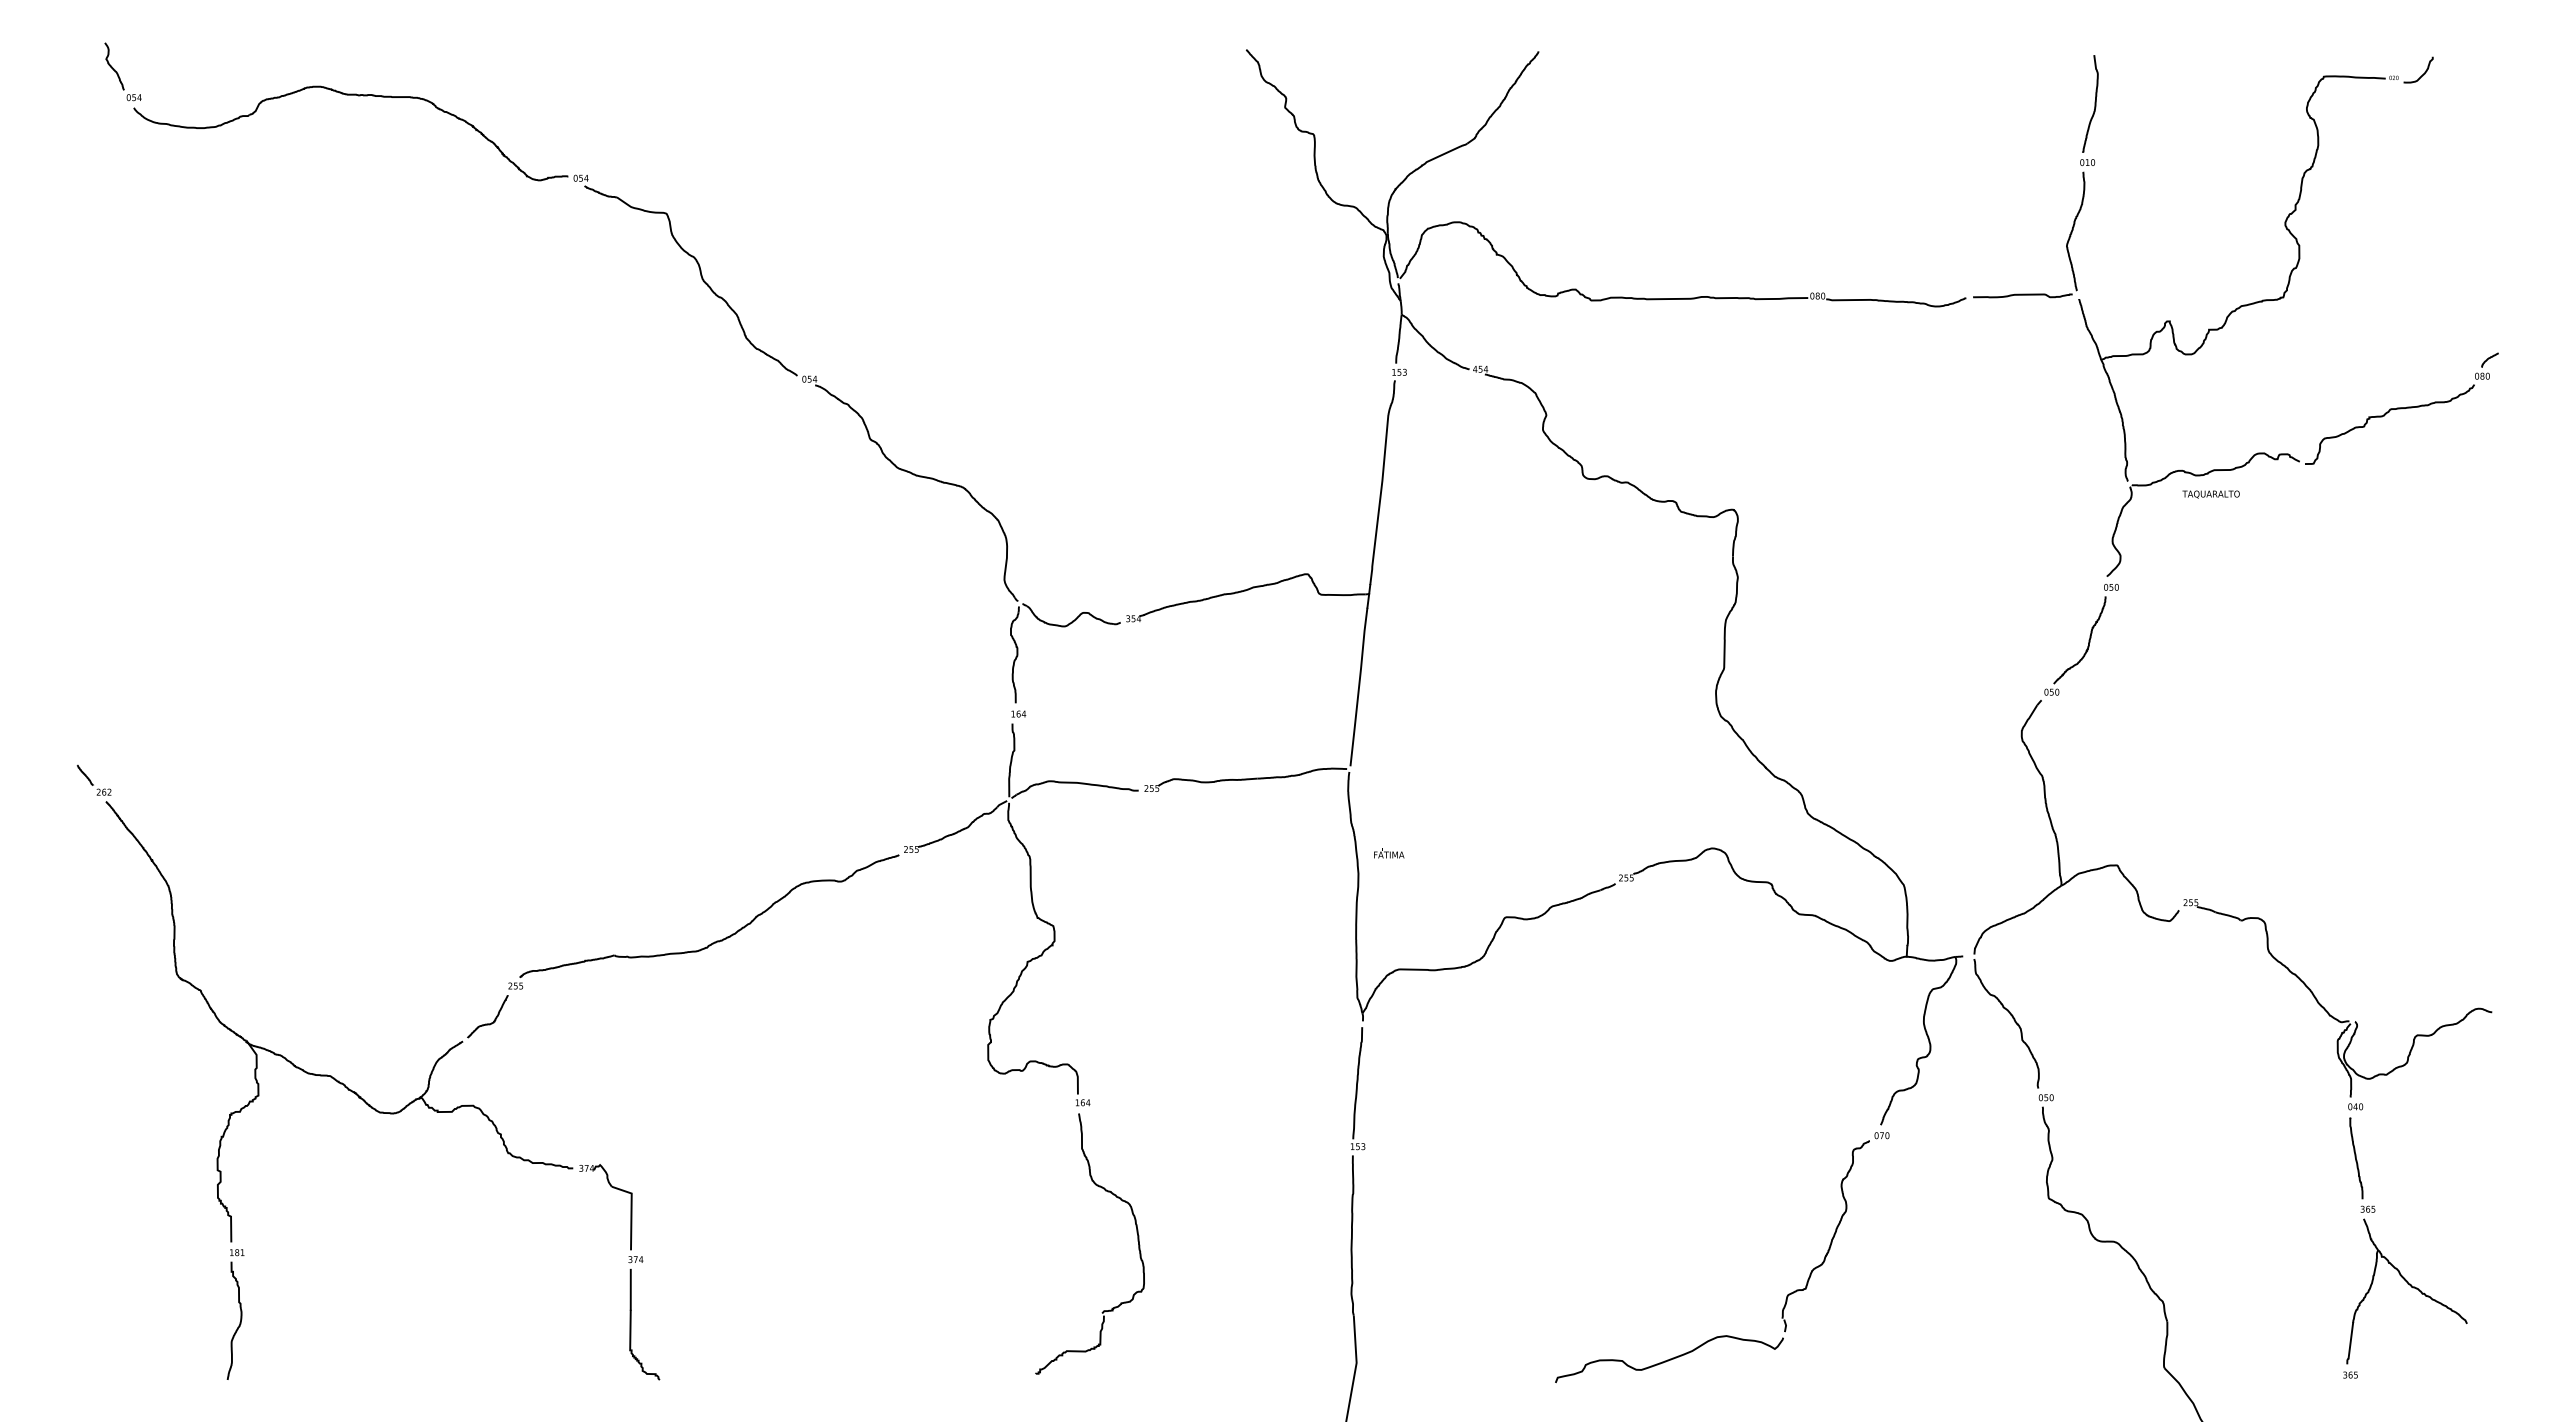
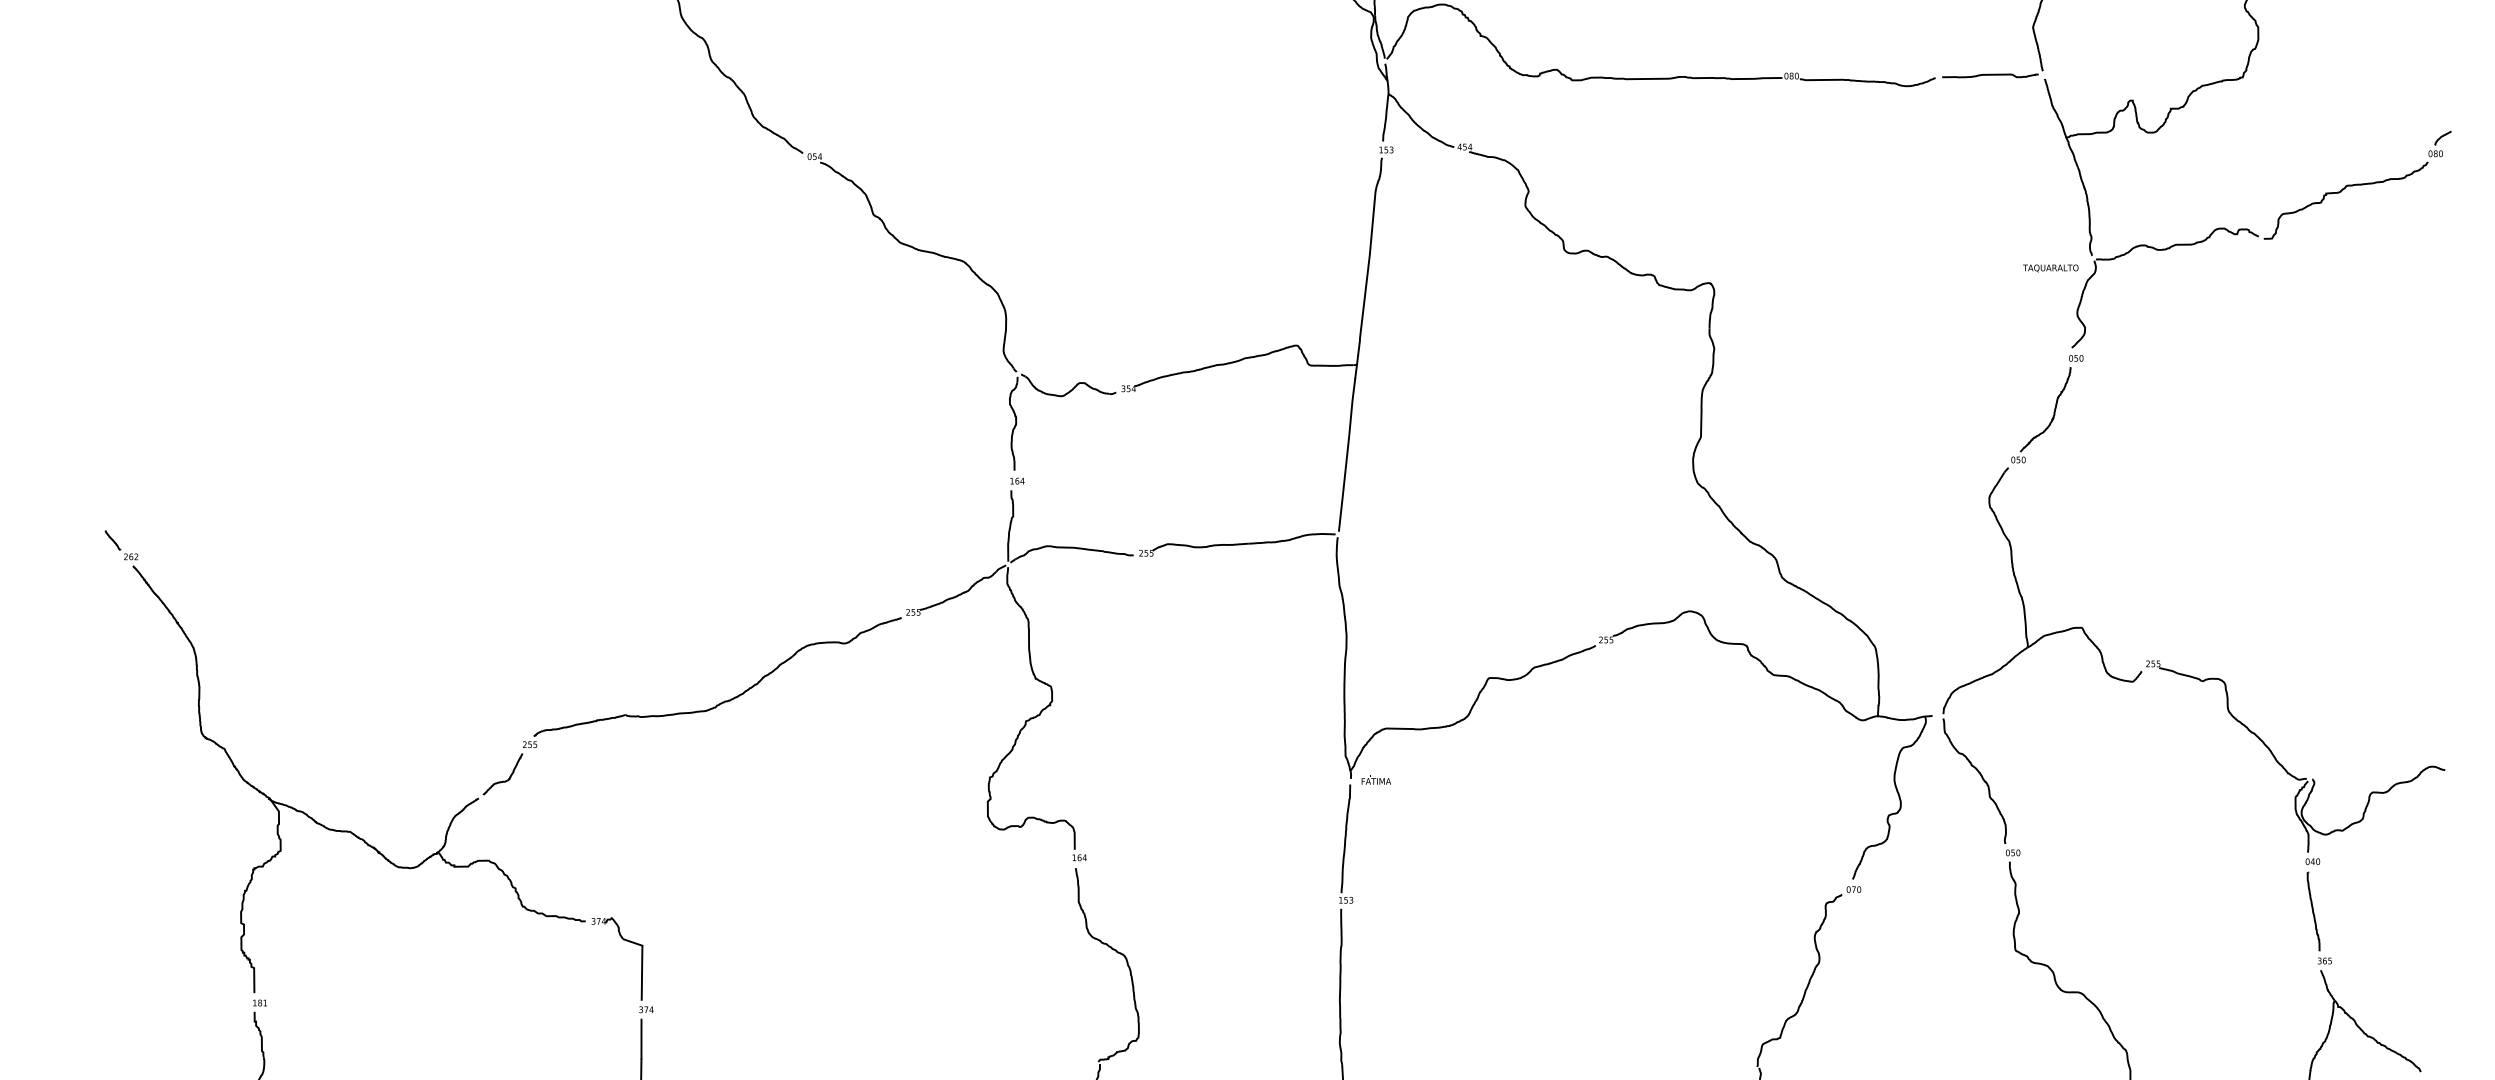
text: (2210, 494) -> (2050, 268), moved
text: (1389, 853) -> (1376, 780), moved

